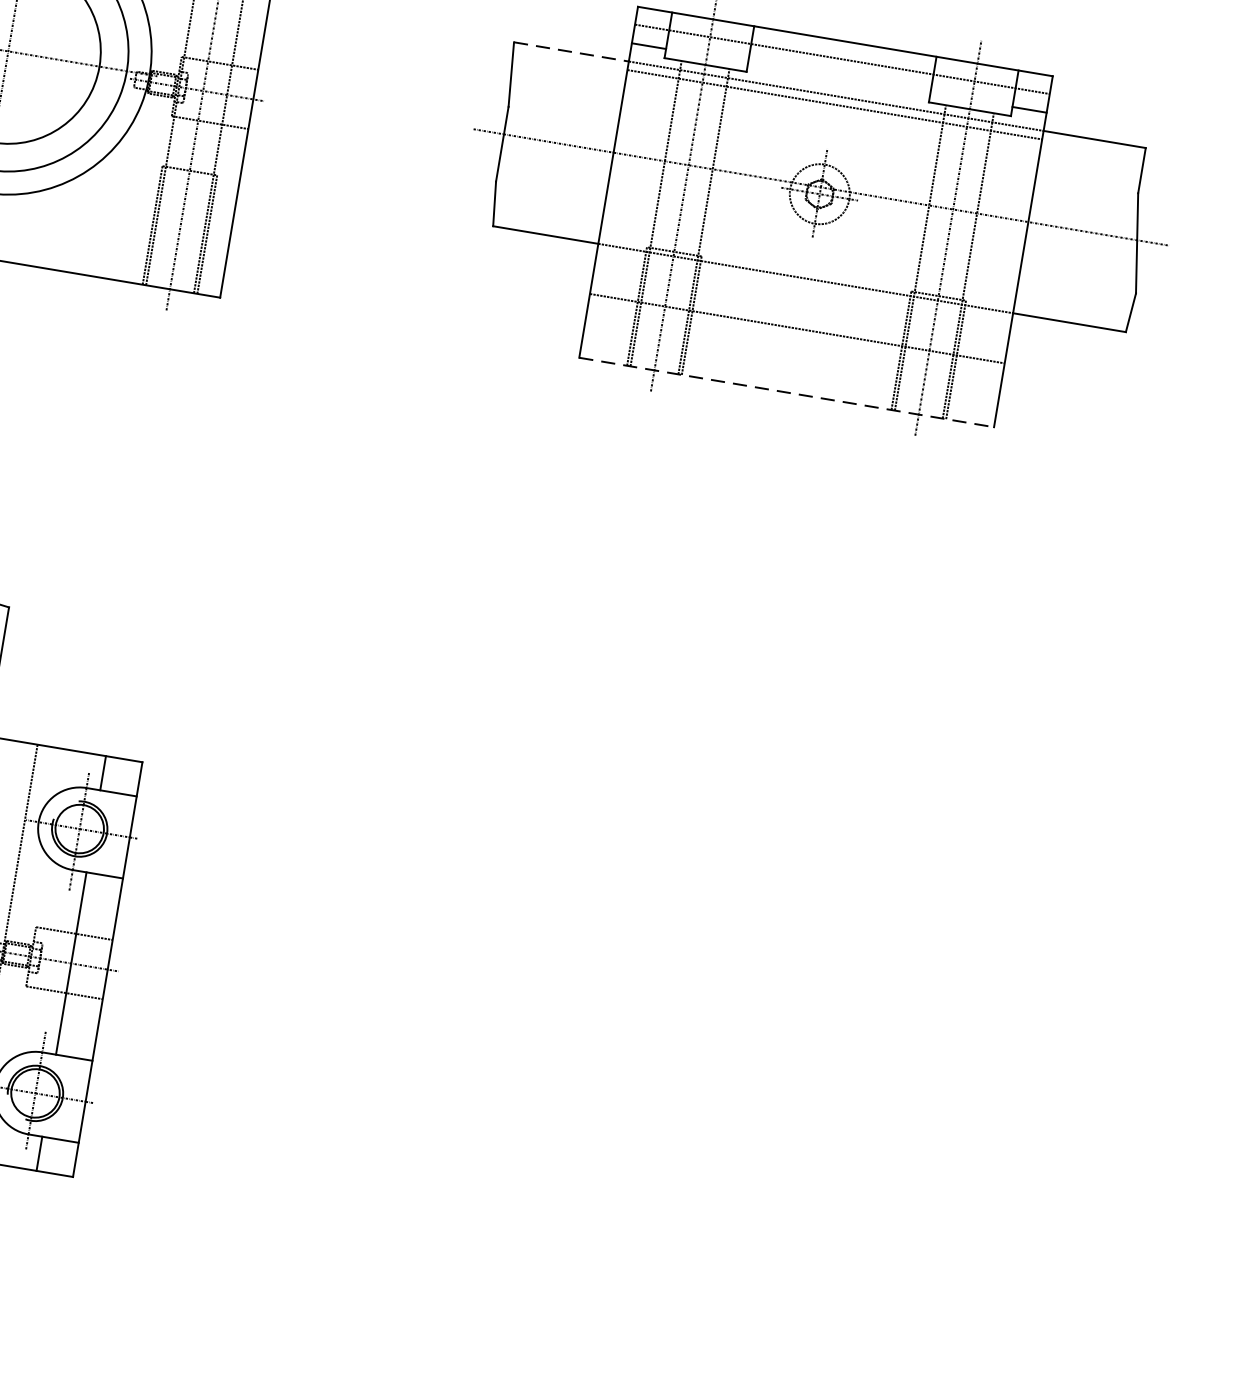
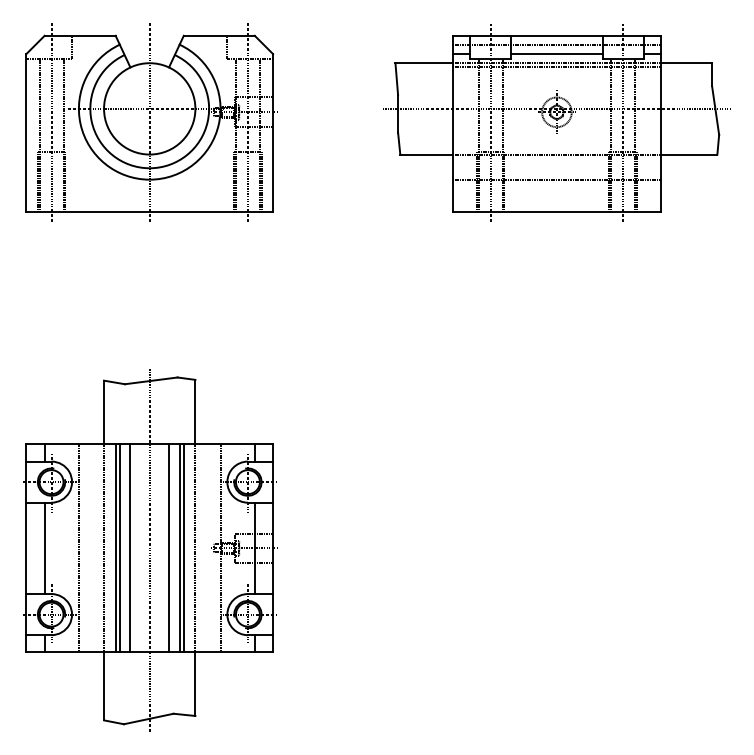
line: (571, 52) -> (424, 63), dashed -> solid
line: (838, 78) -> (556, 54), added
line: (785, 392) -> (556, 211), dashed -> solid

